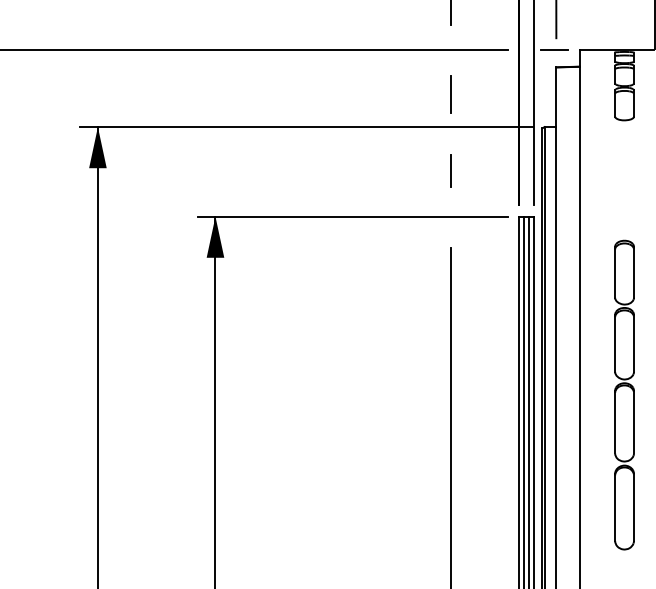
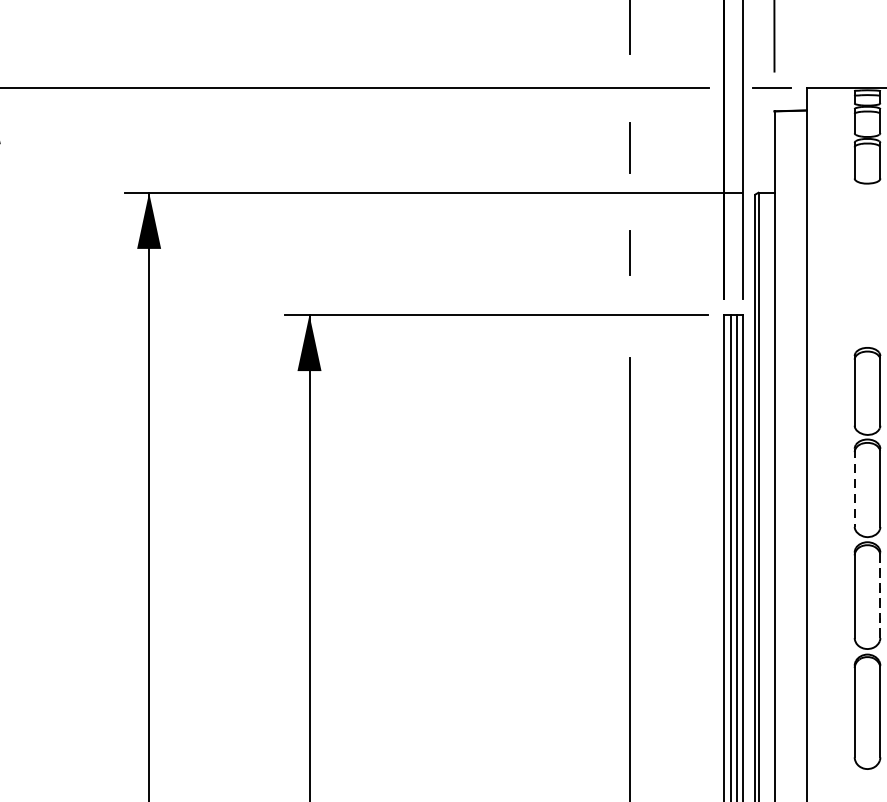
line: (615, 343) -> (855, 488), solid -> dashed
line: (633, 421) -> (879, 594), solid -> dashed

